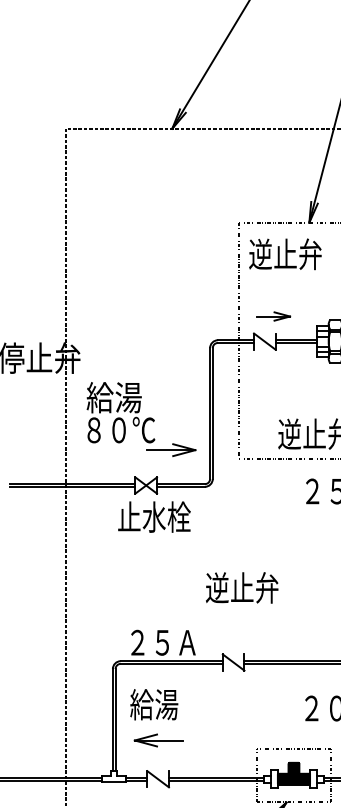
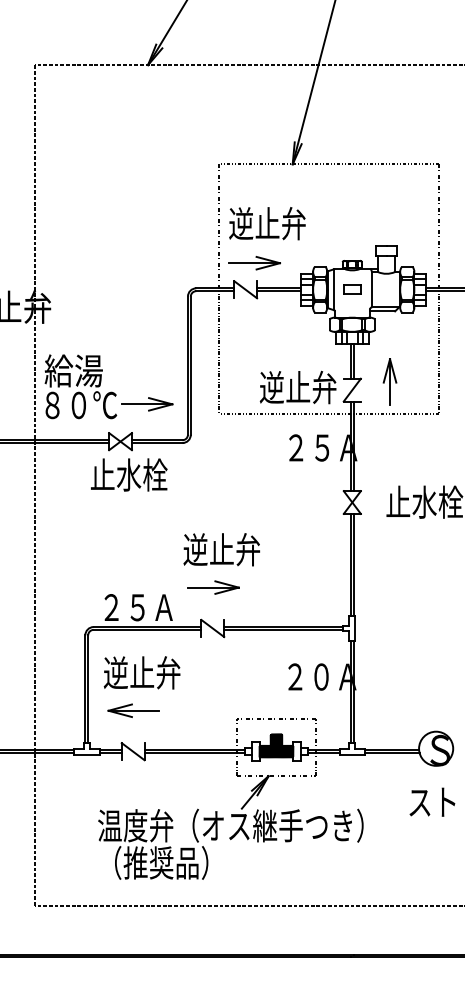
text: (285, 254) -> (267, 223), moved
part: (273, 316) -> (254, 263), size x1.43
text: (120, 412) -> (80, 386), moved
part: (234, 623) -> (213, 587), added
text: (166, 704) -> (141, 672), 給湯 -> 逆止弁

